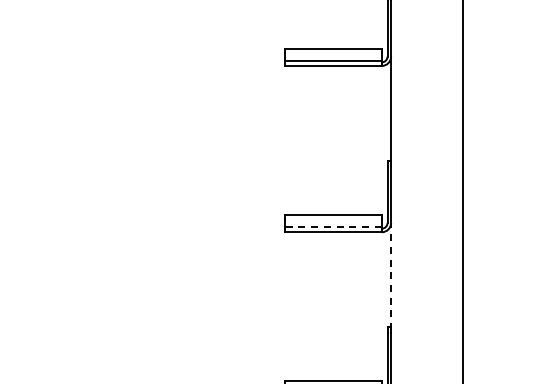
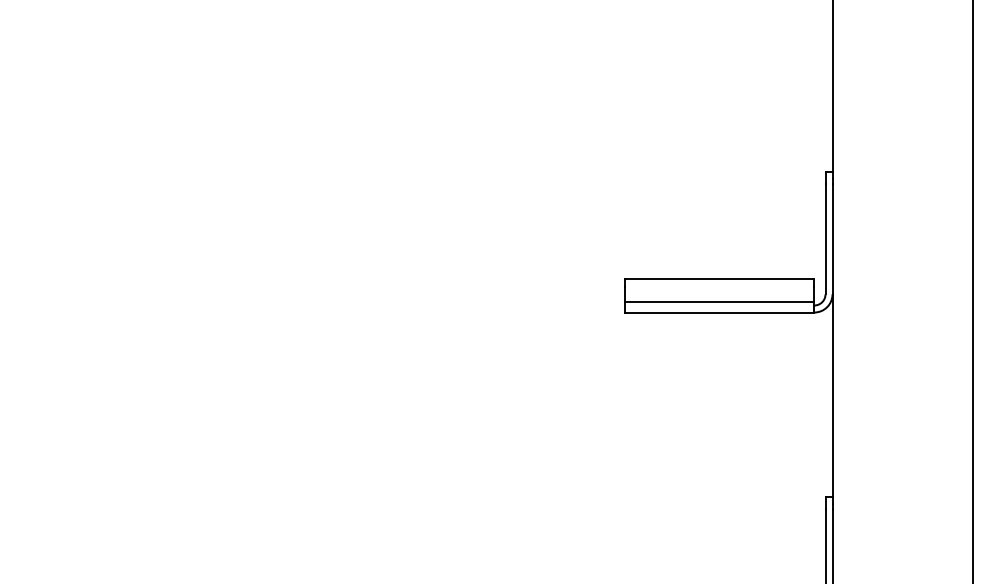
line: (332, 226) -> (717, 301), dashed -> solid
line: (391, 276) -> (833, 398), dashed -> solid

